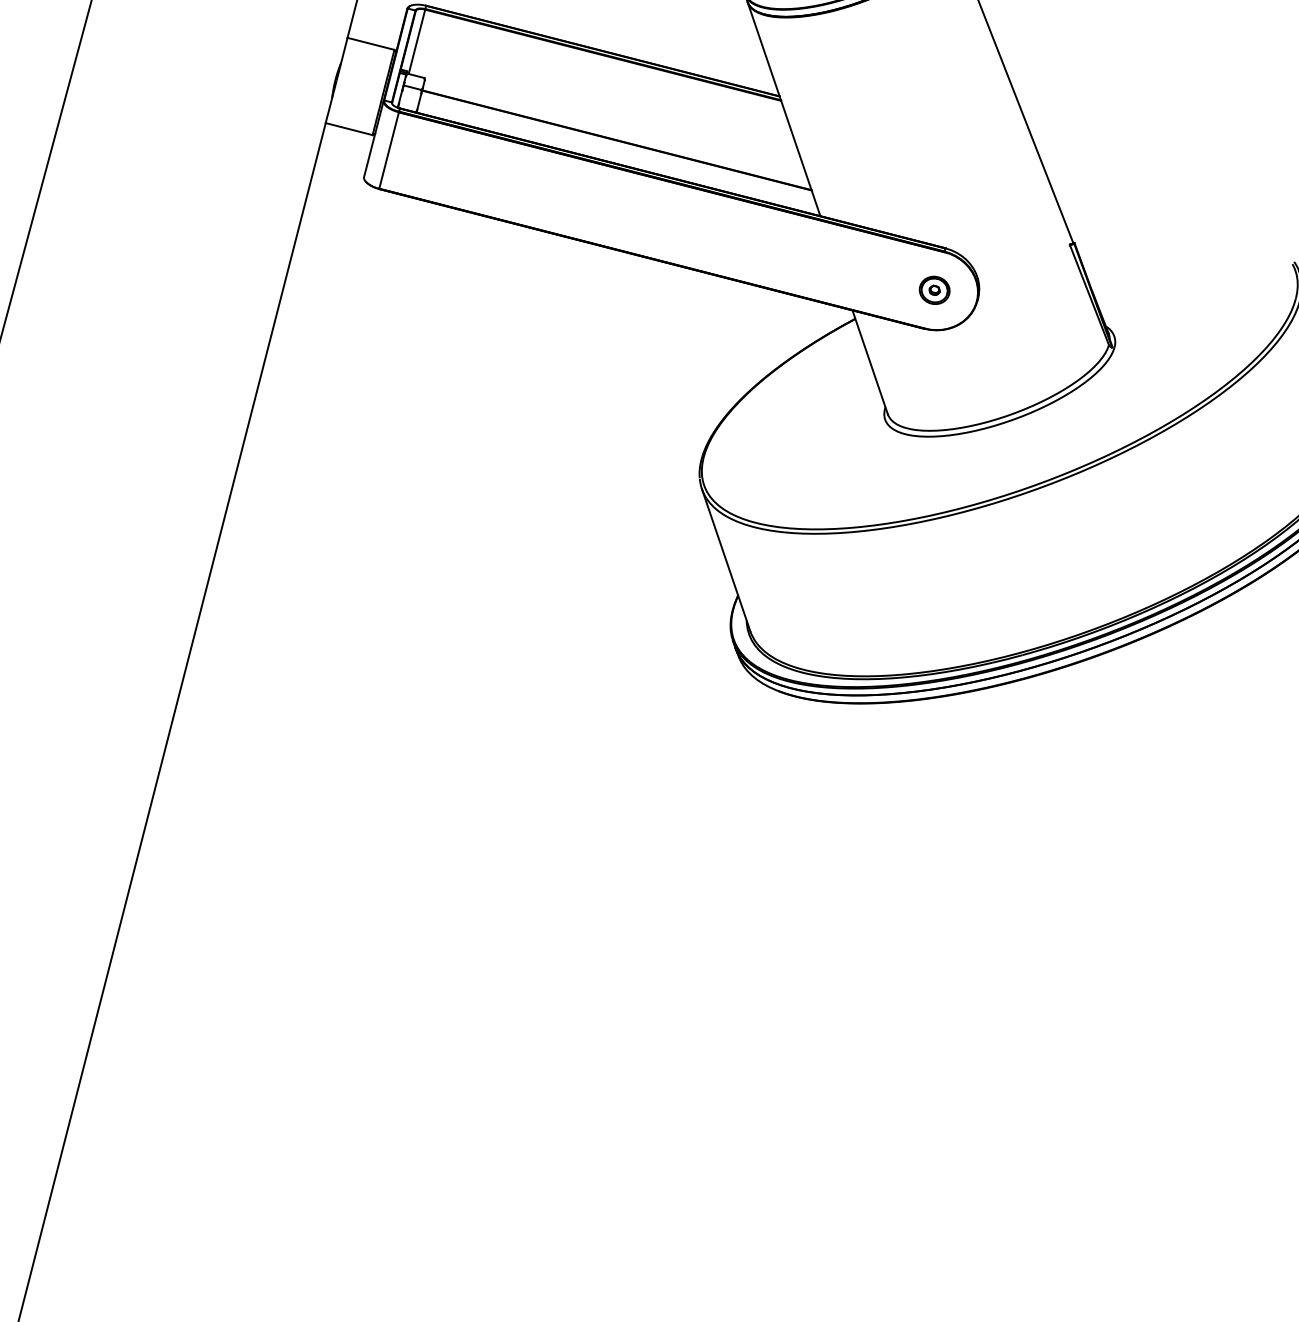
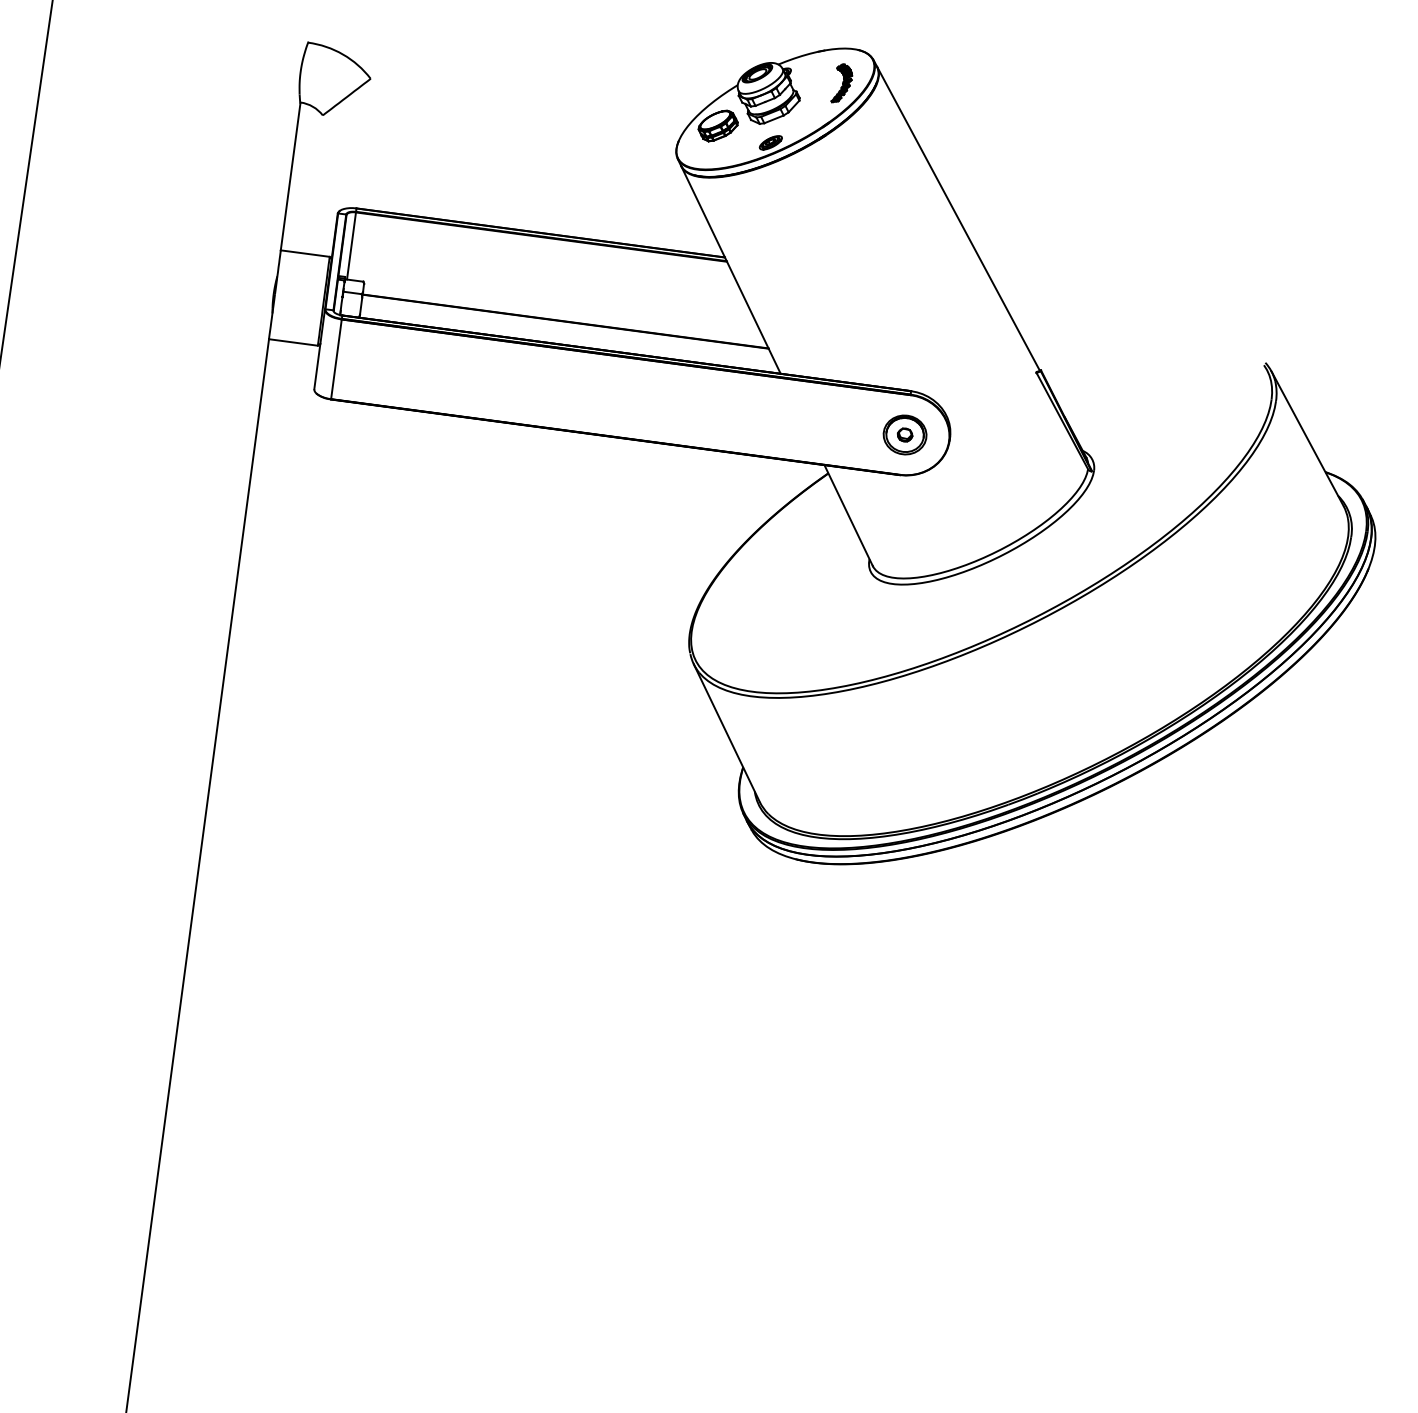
part: (935, 289) -> (905, 434), size x1.4

